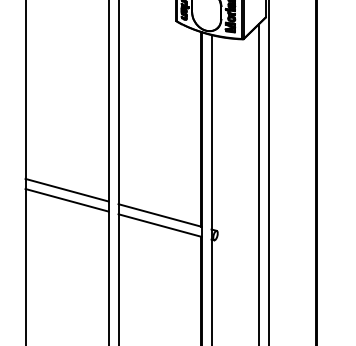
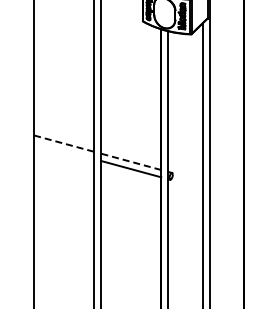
line: (66, 190) -> (63, 143), solid -> dashed
line: (66, 199) -> (63, 150), removed
line: (159, 215) -> (130, 161), solid -> dashed

